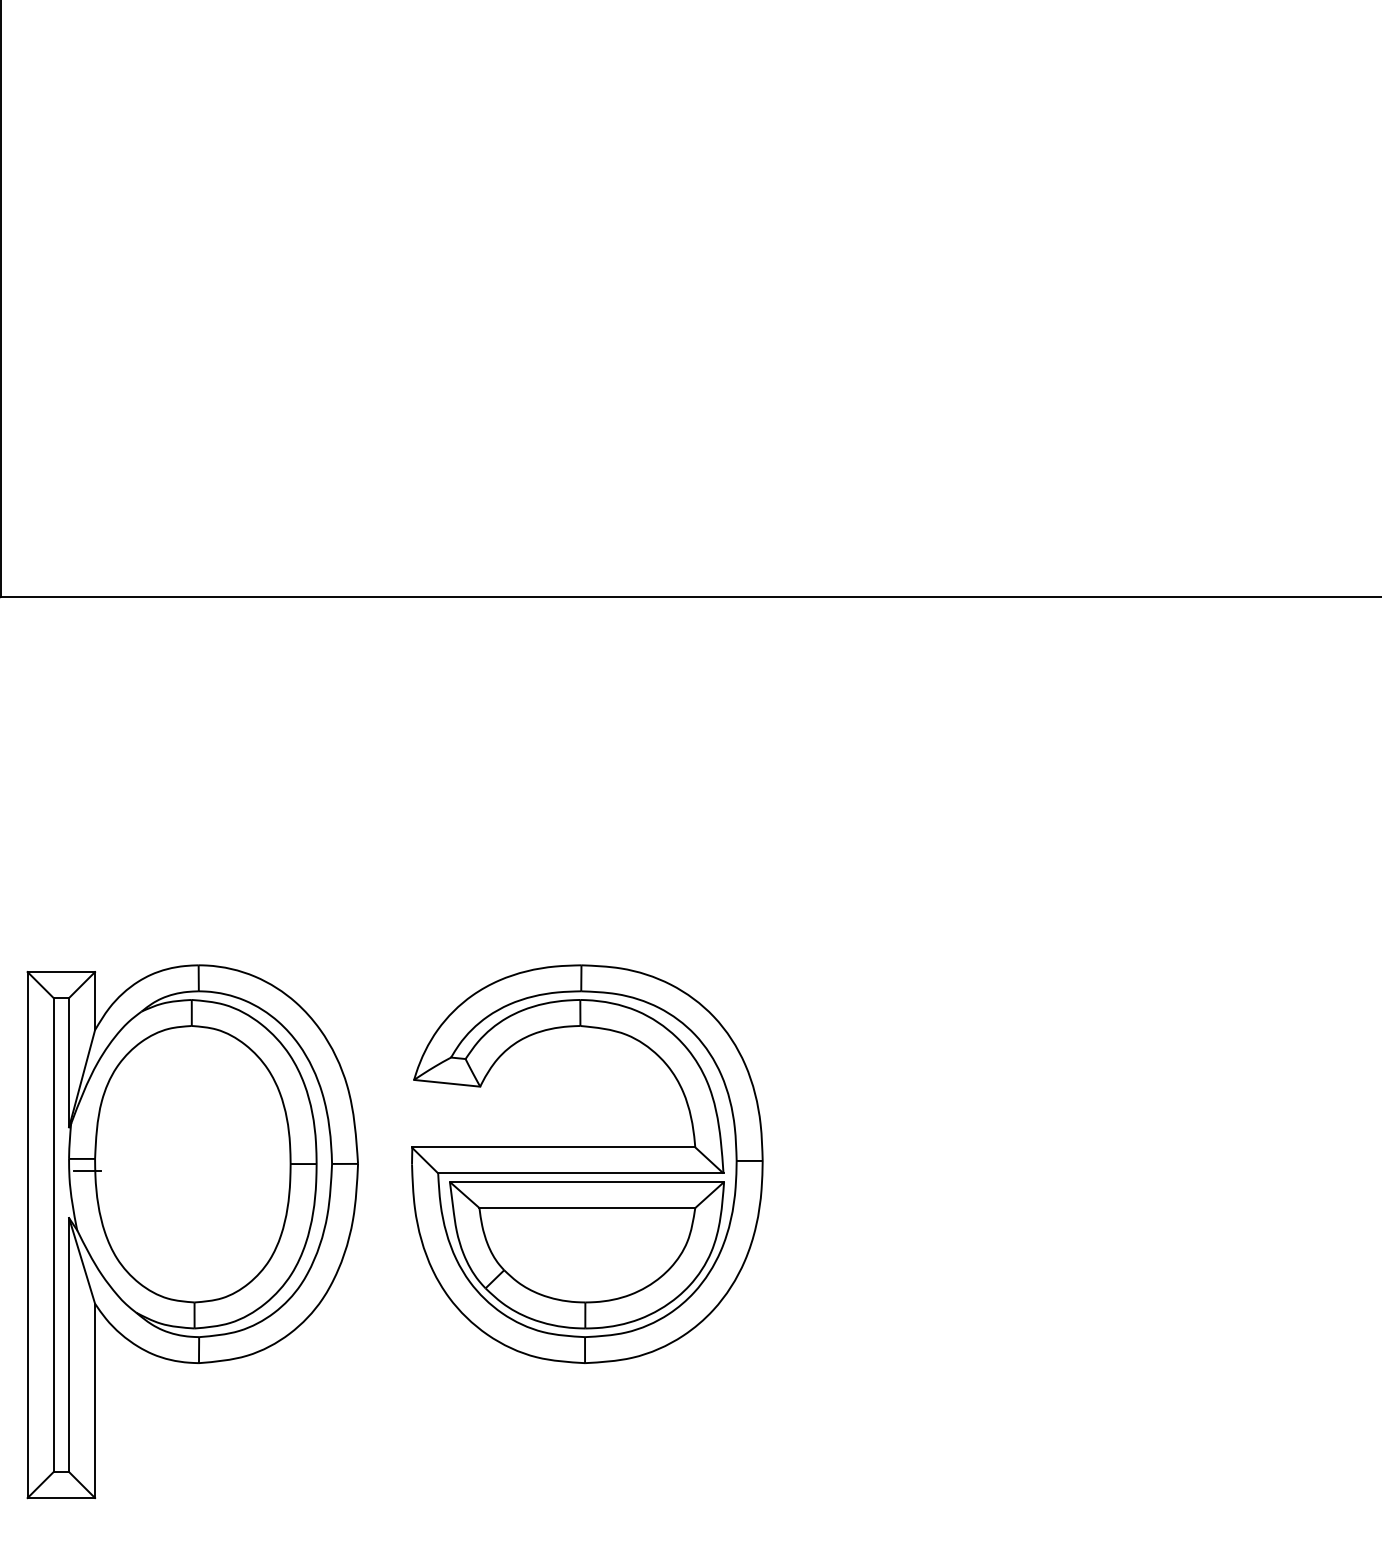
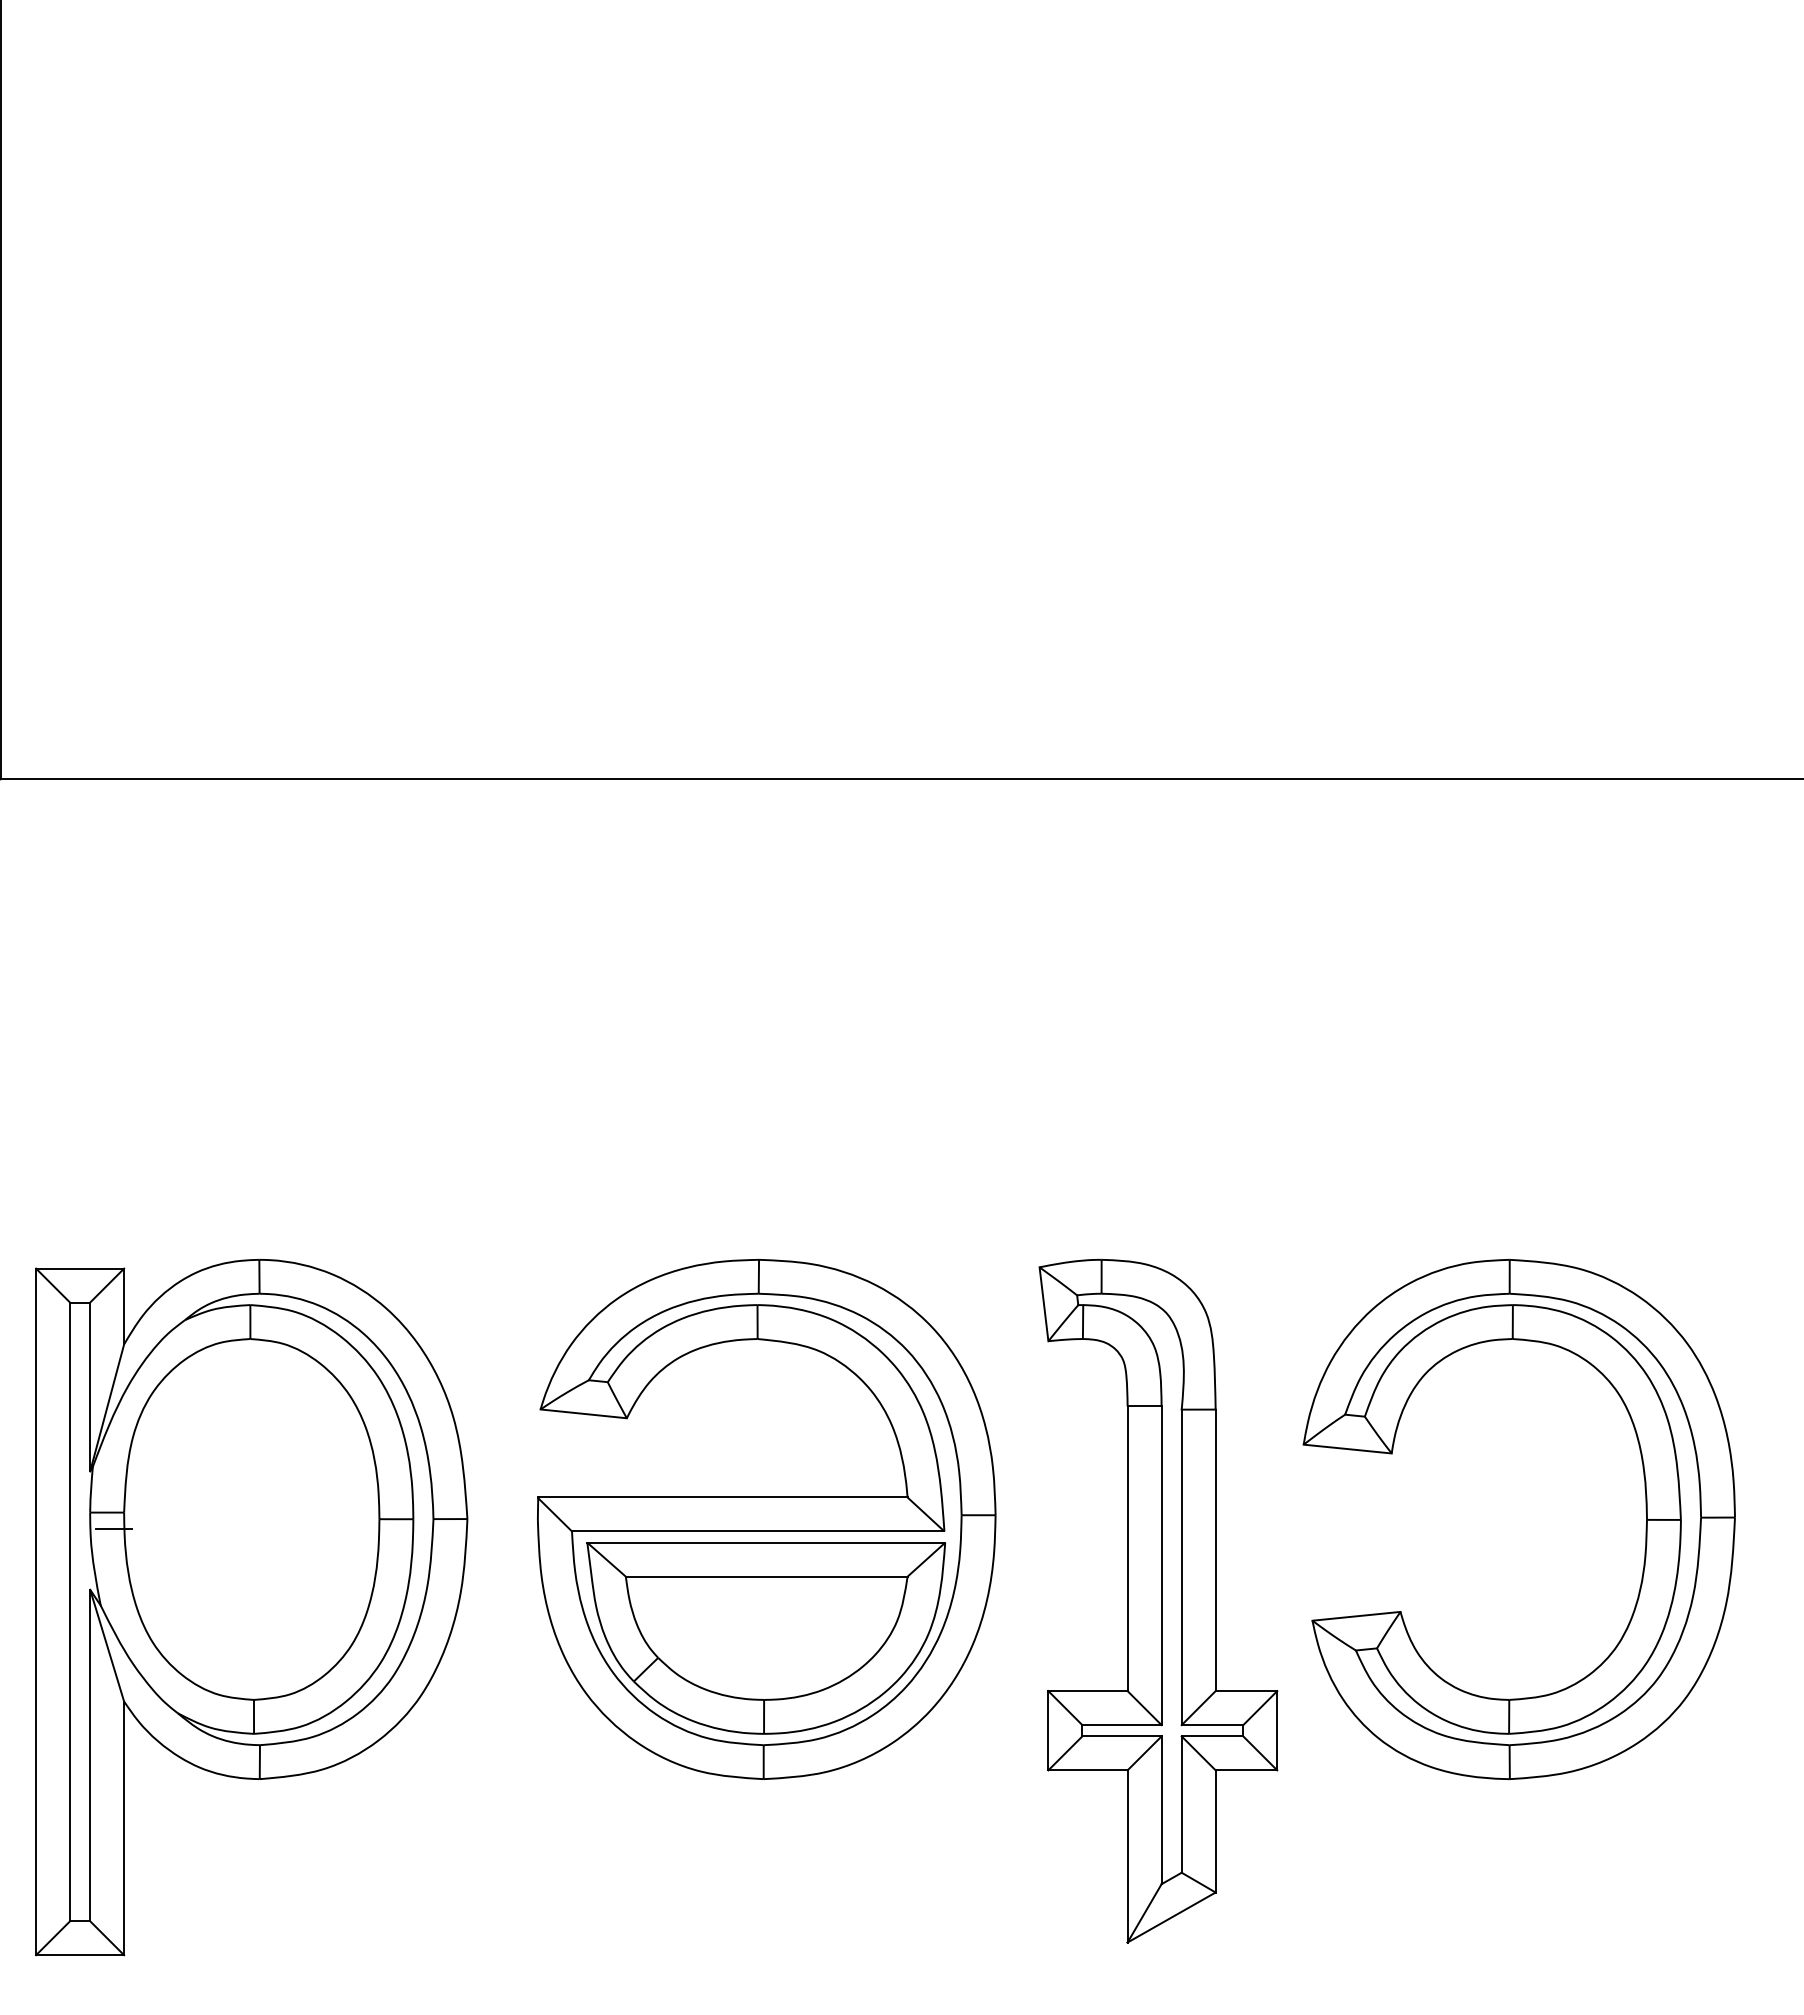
part: (1260, 1170) -> (1645, 1527), added
part: (887, 1226) -> (1158, 1600), added

